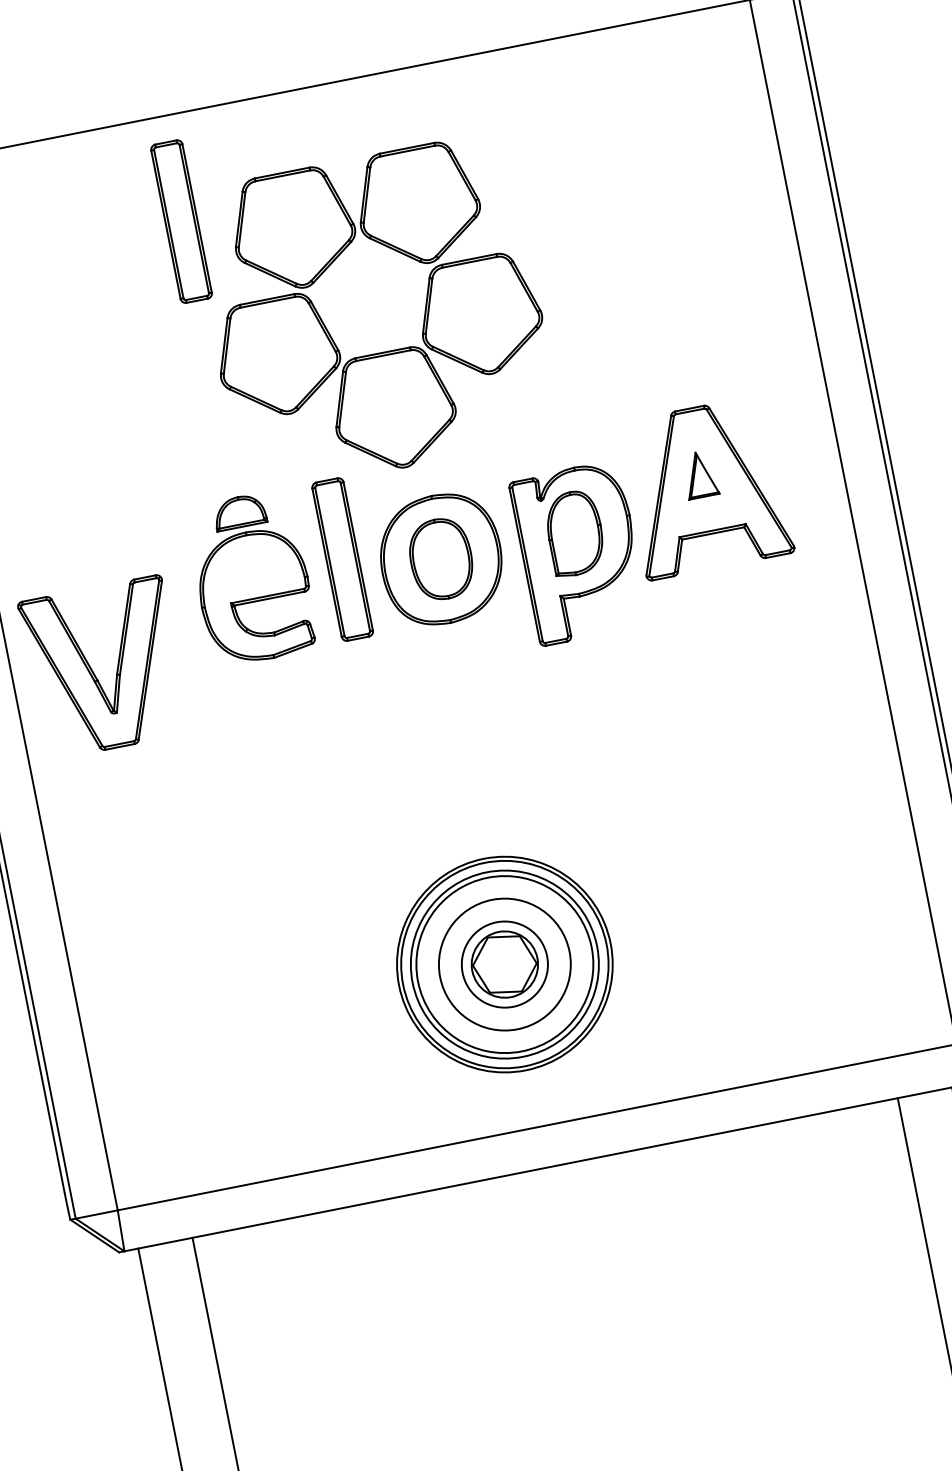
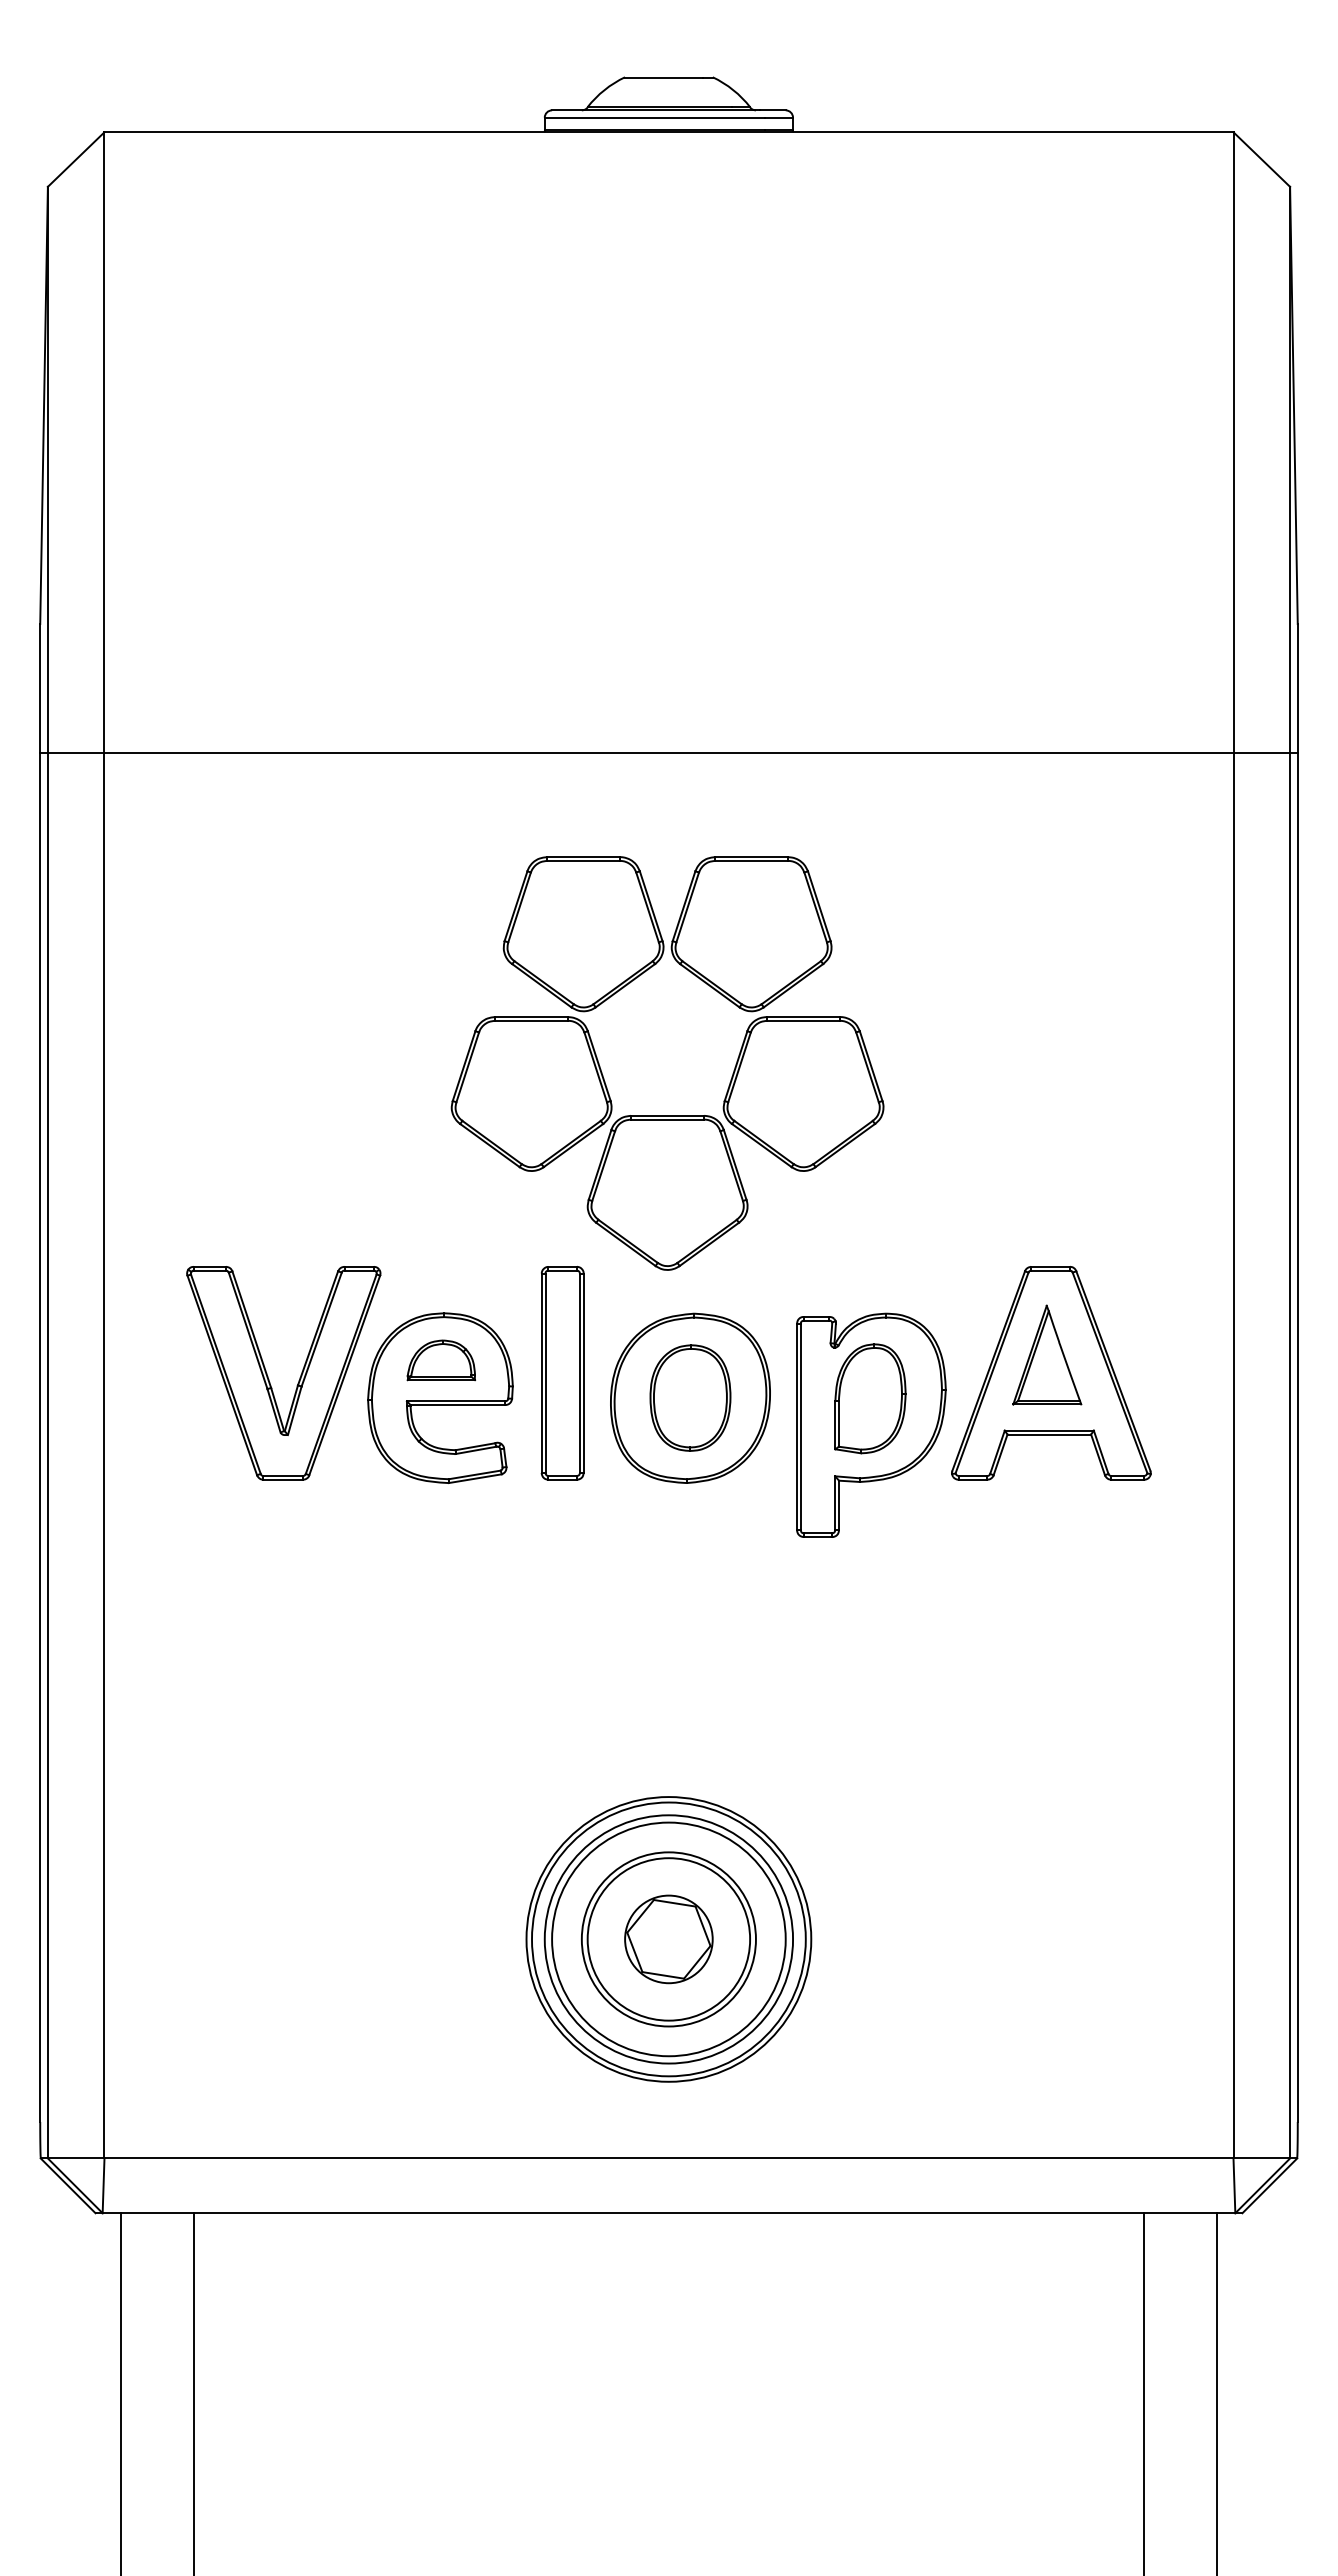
part: (181, 221) -> (440, 894), removed
part: (700, 474) -> (1047, 1354), size x1.67
part: (239, 512) -> (441, 1360), moved
part: (95, 674) -> (269, 1379), moved
circle: (504, 964) -> (668, 1939), size x1.43

